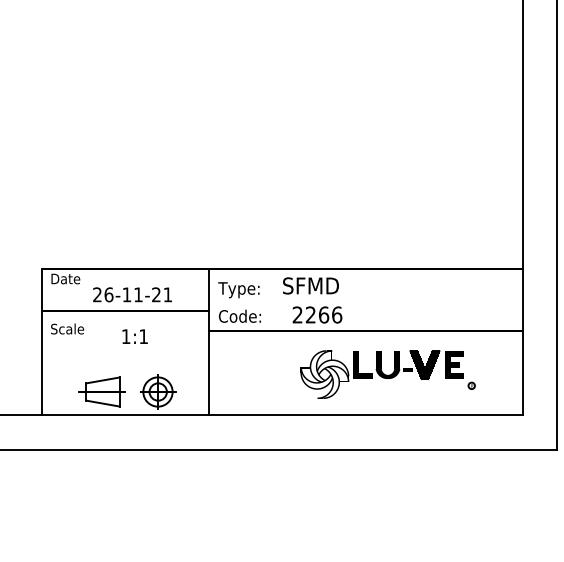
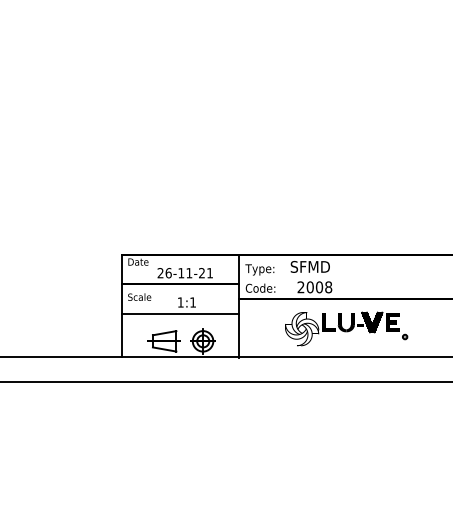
text: (324, 315) -> (319, 287), 2266 -> 2008
line: (124, 352) -> (179, 313), added
part: (388, 373) -> (346, 328), moved

